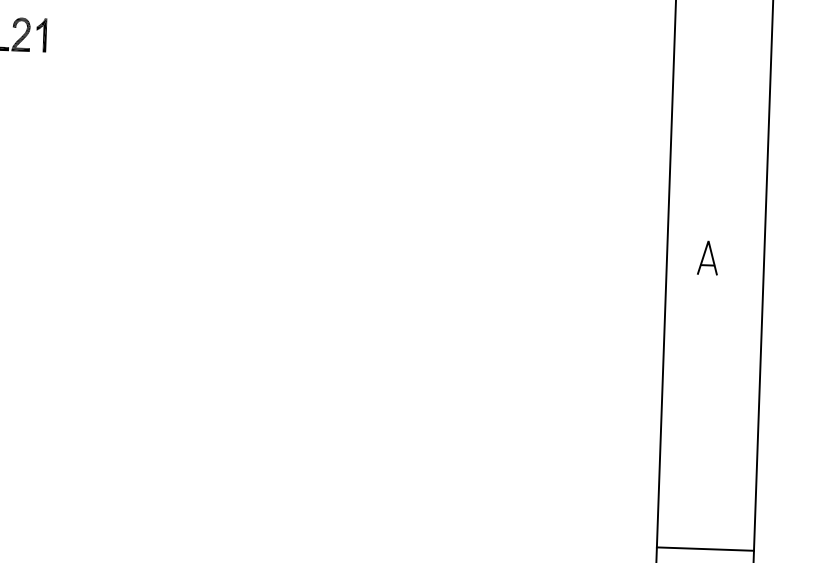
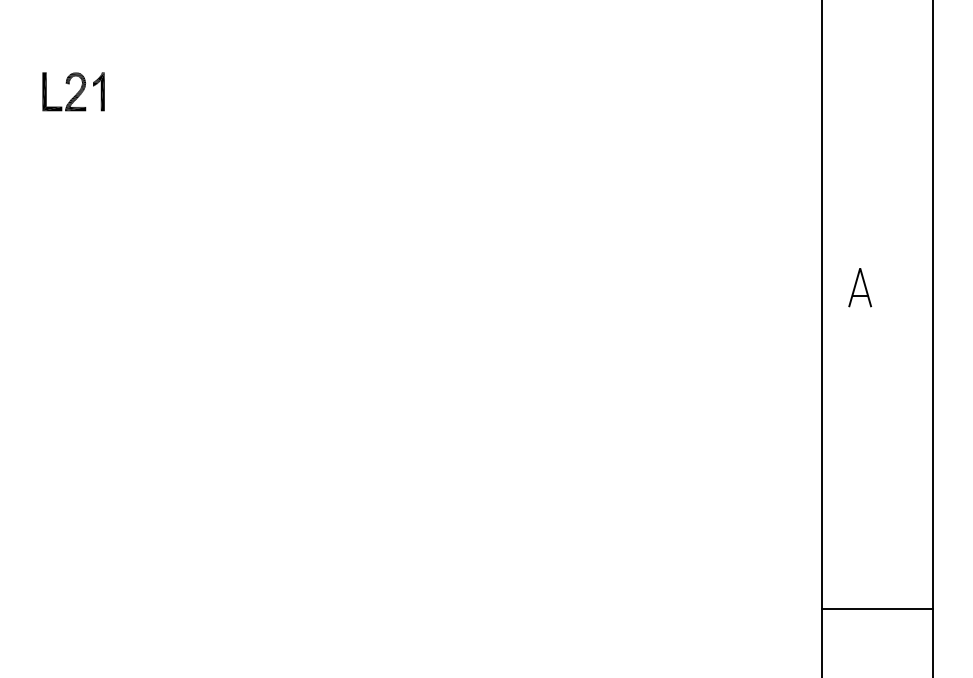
part: (707, 257) -> (859, 287), moved
line: (705, 549) -> (877, 609), moved

